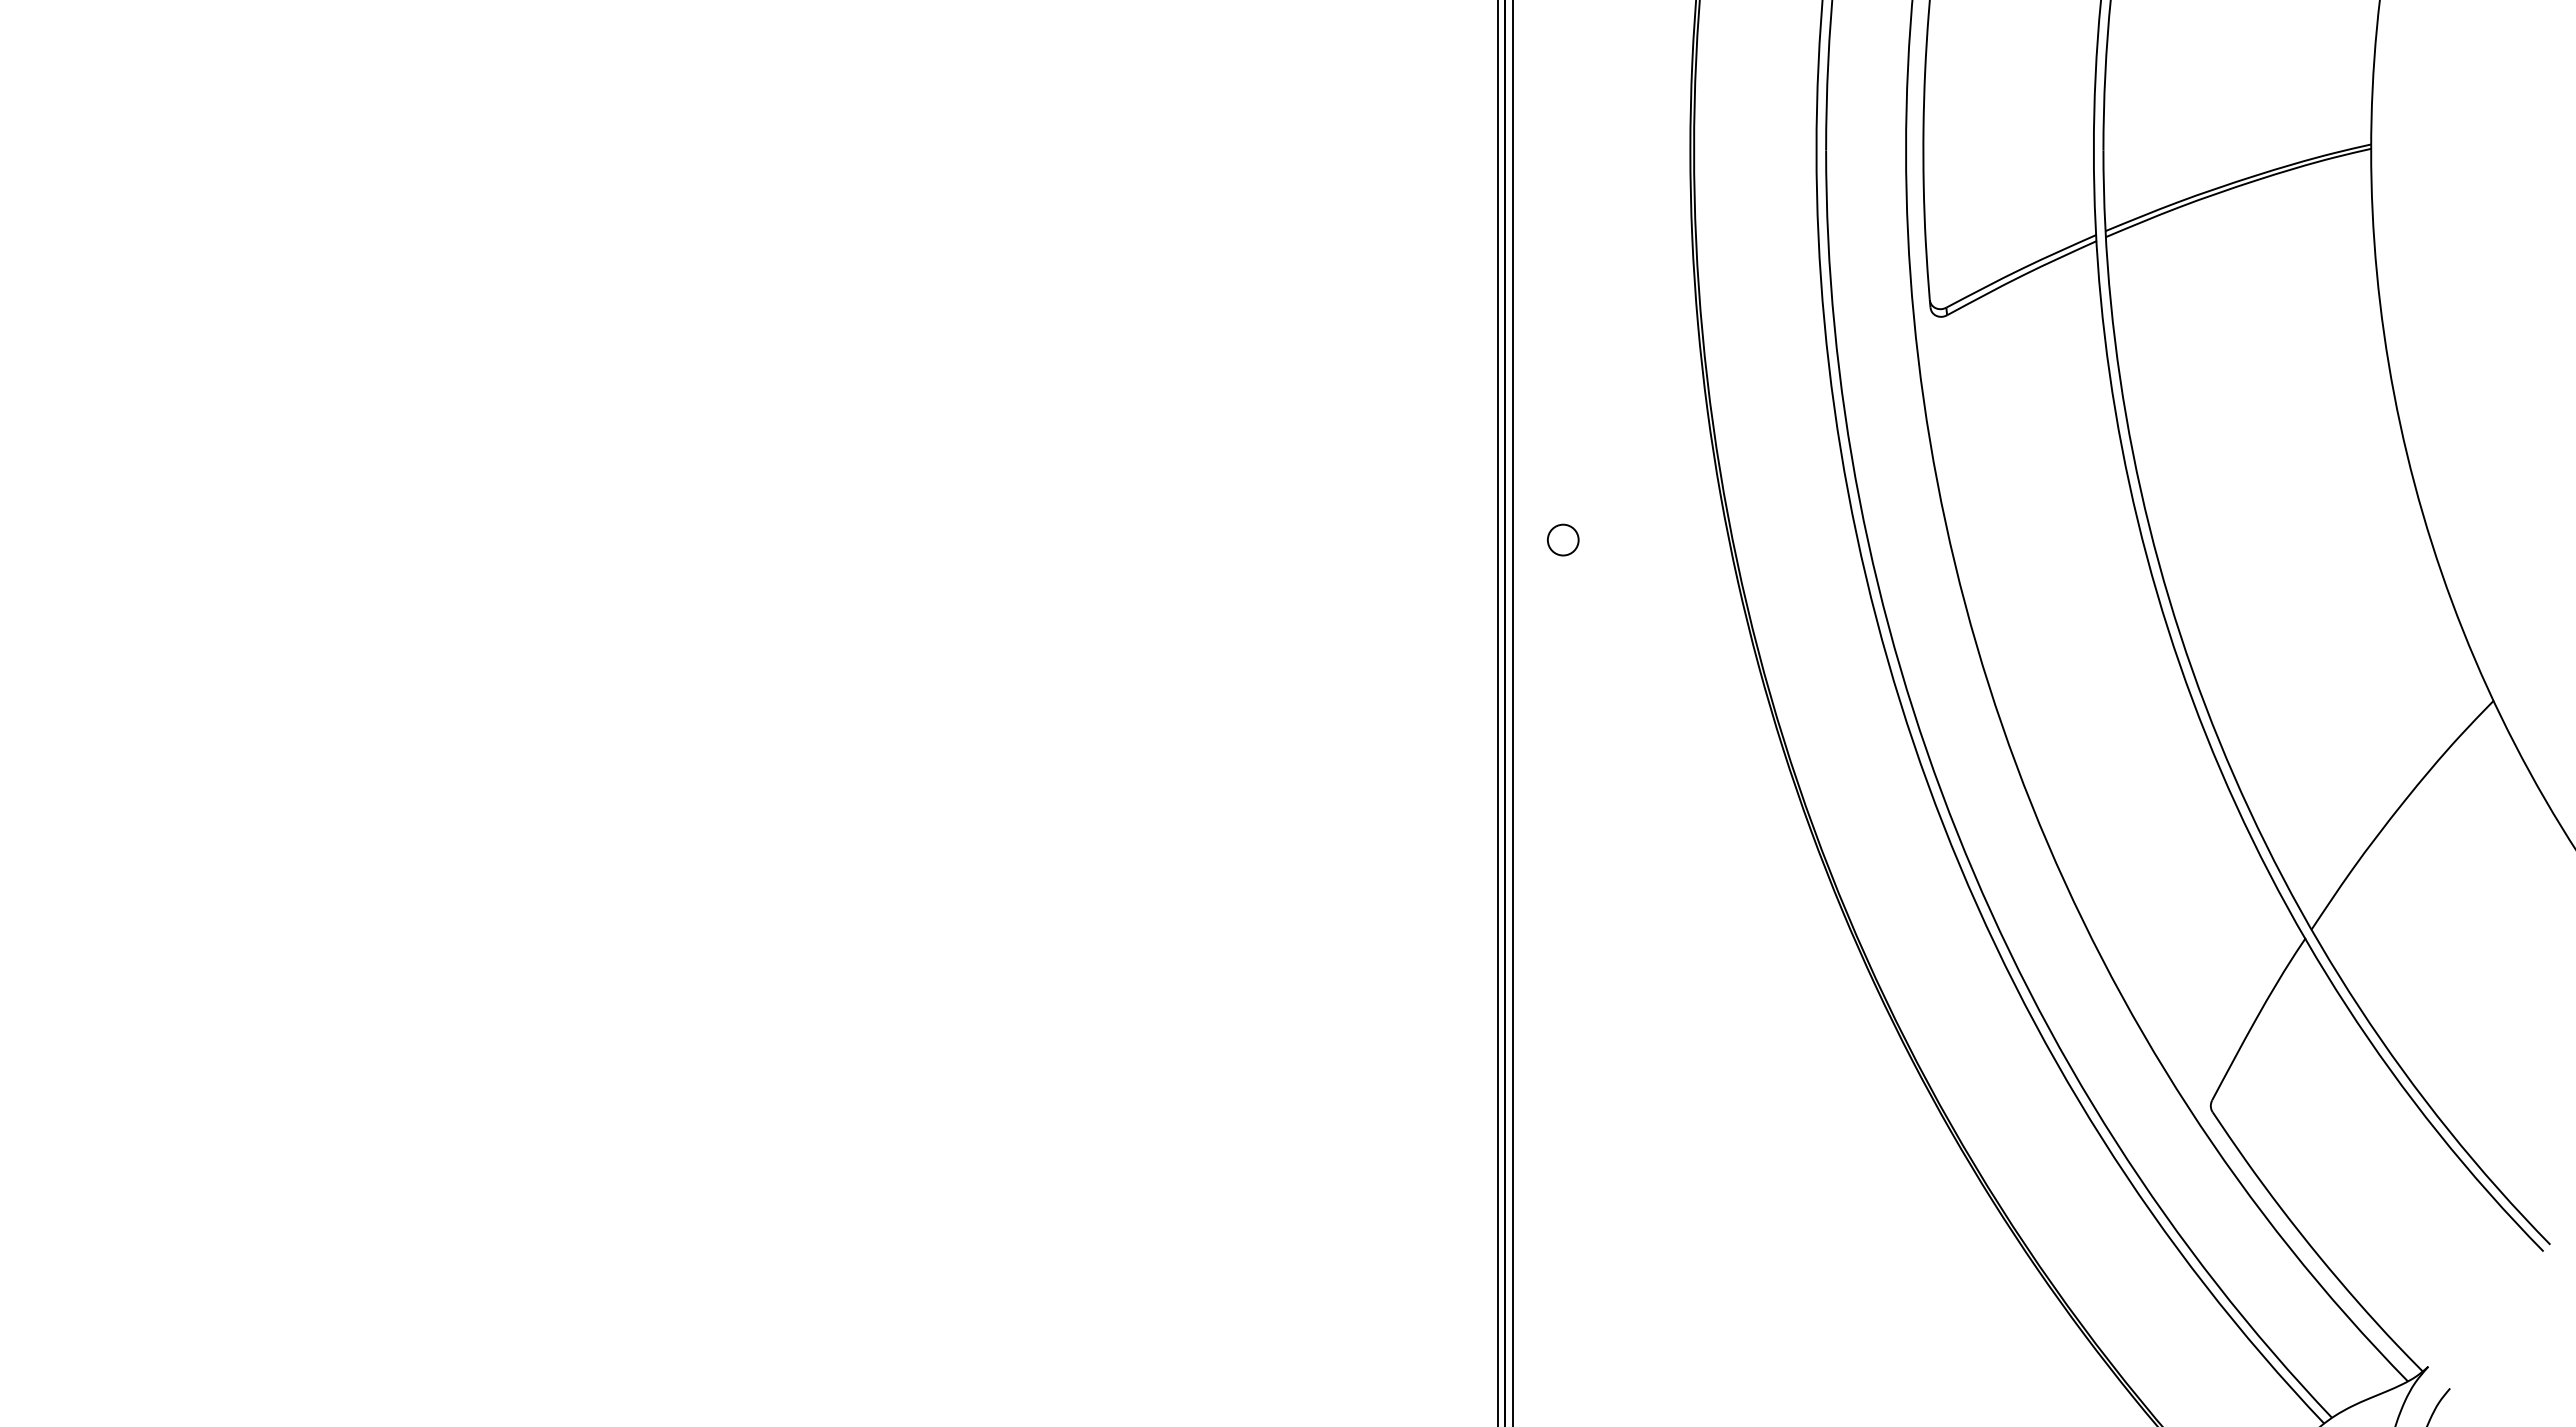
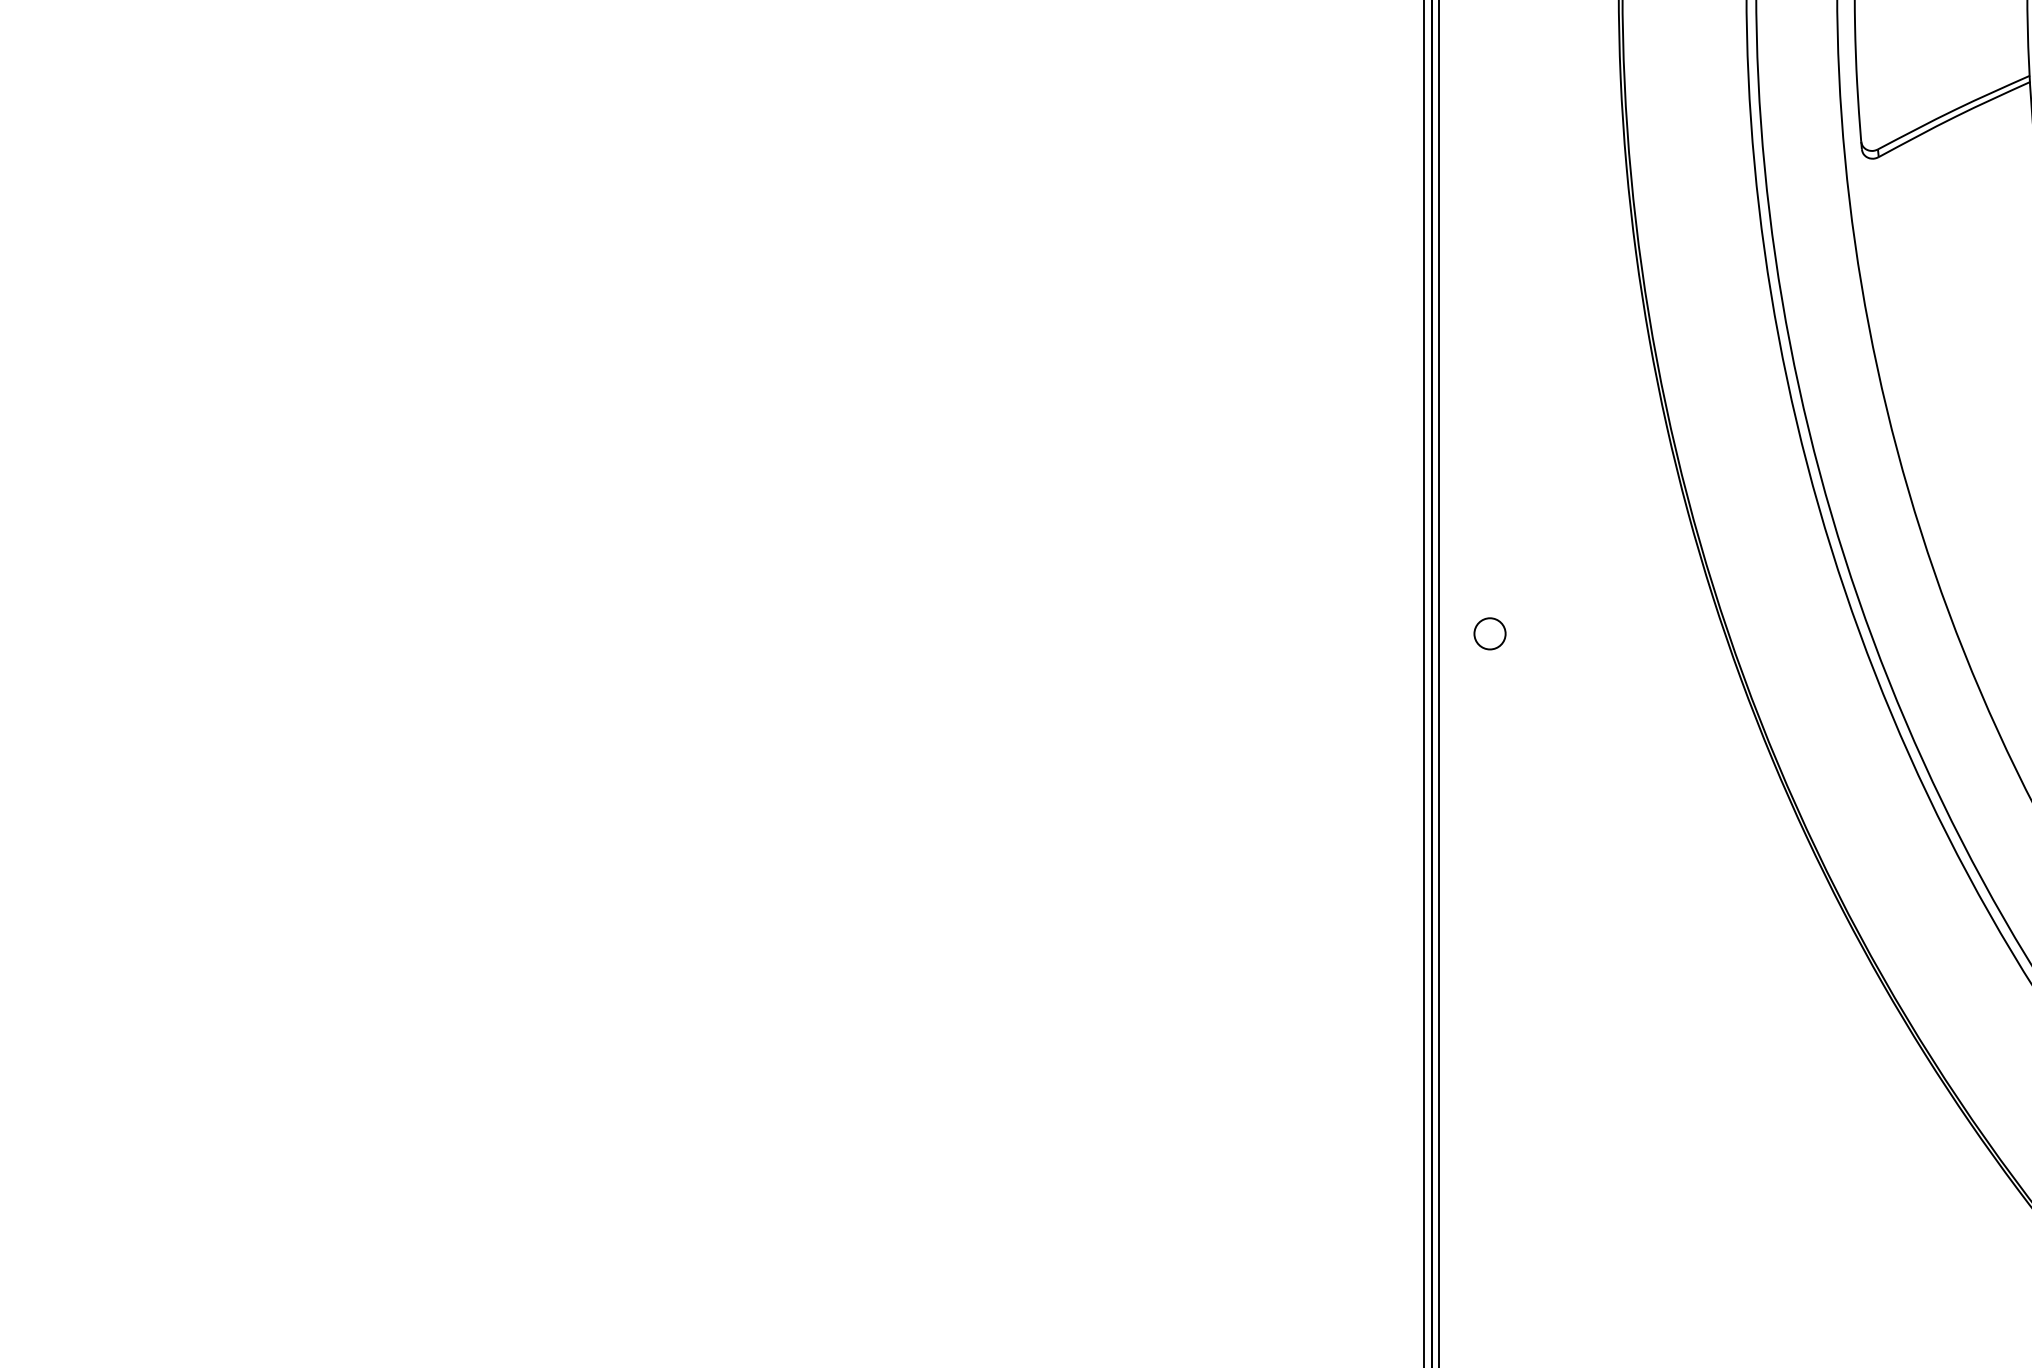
circle: (1563, 539) -> (1490, 633), moved

